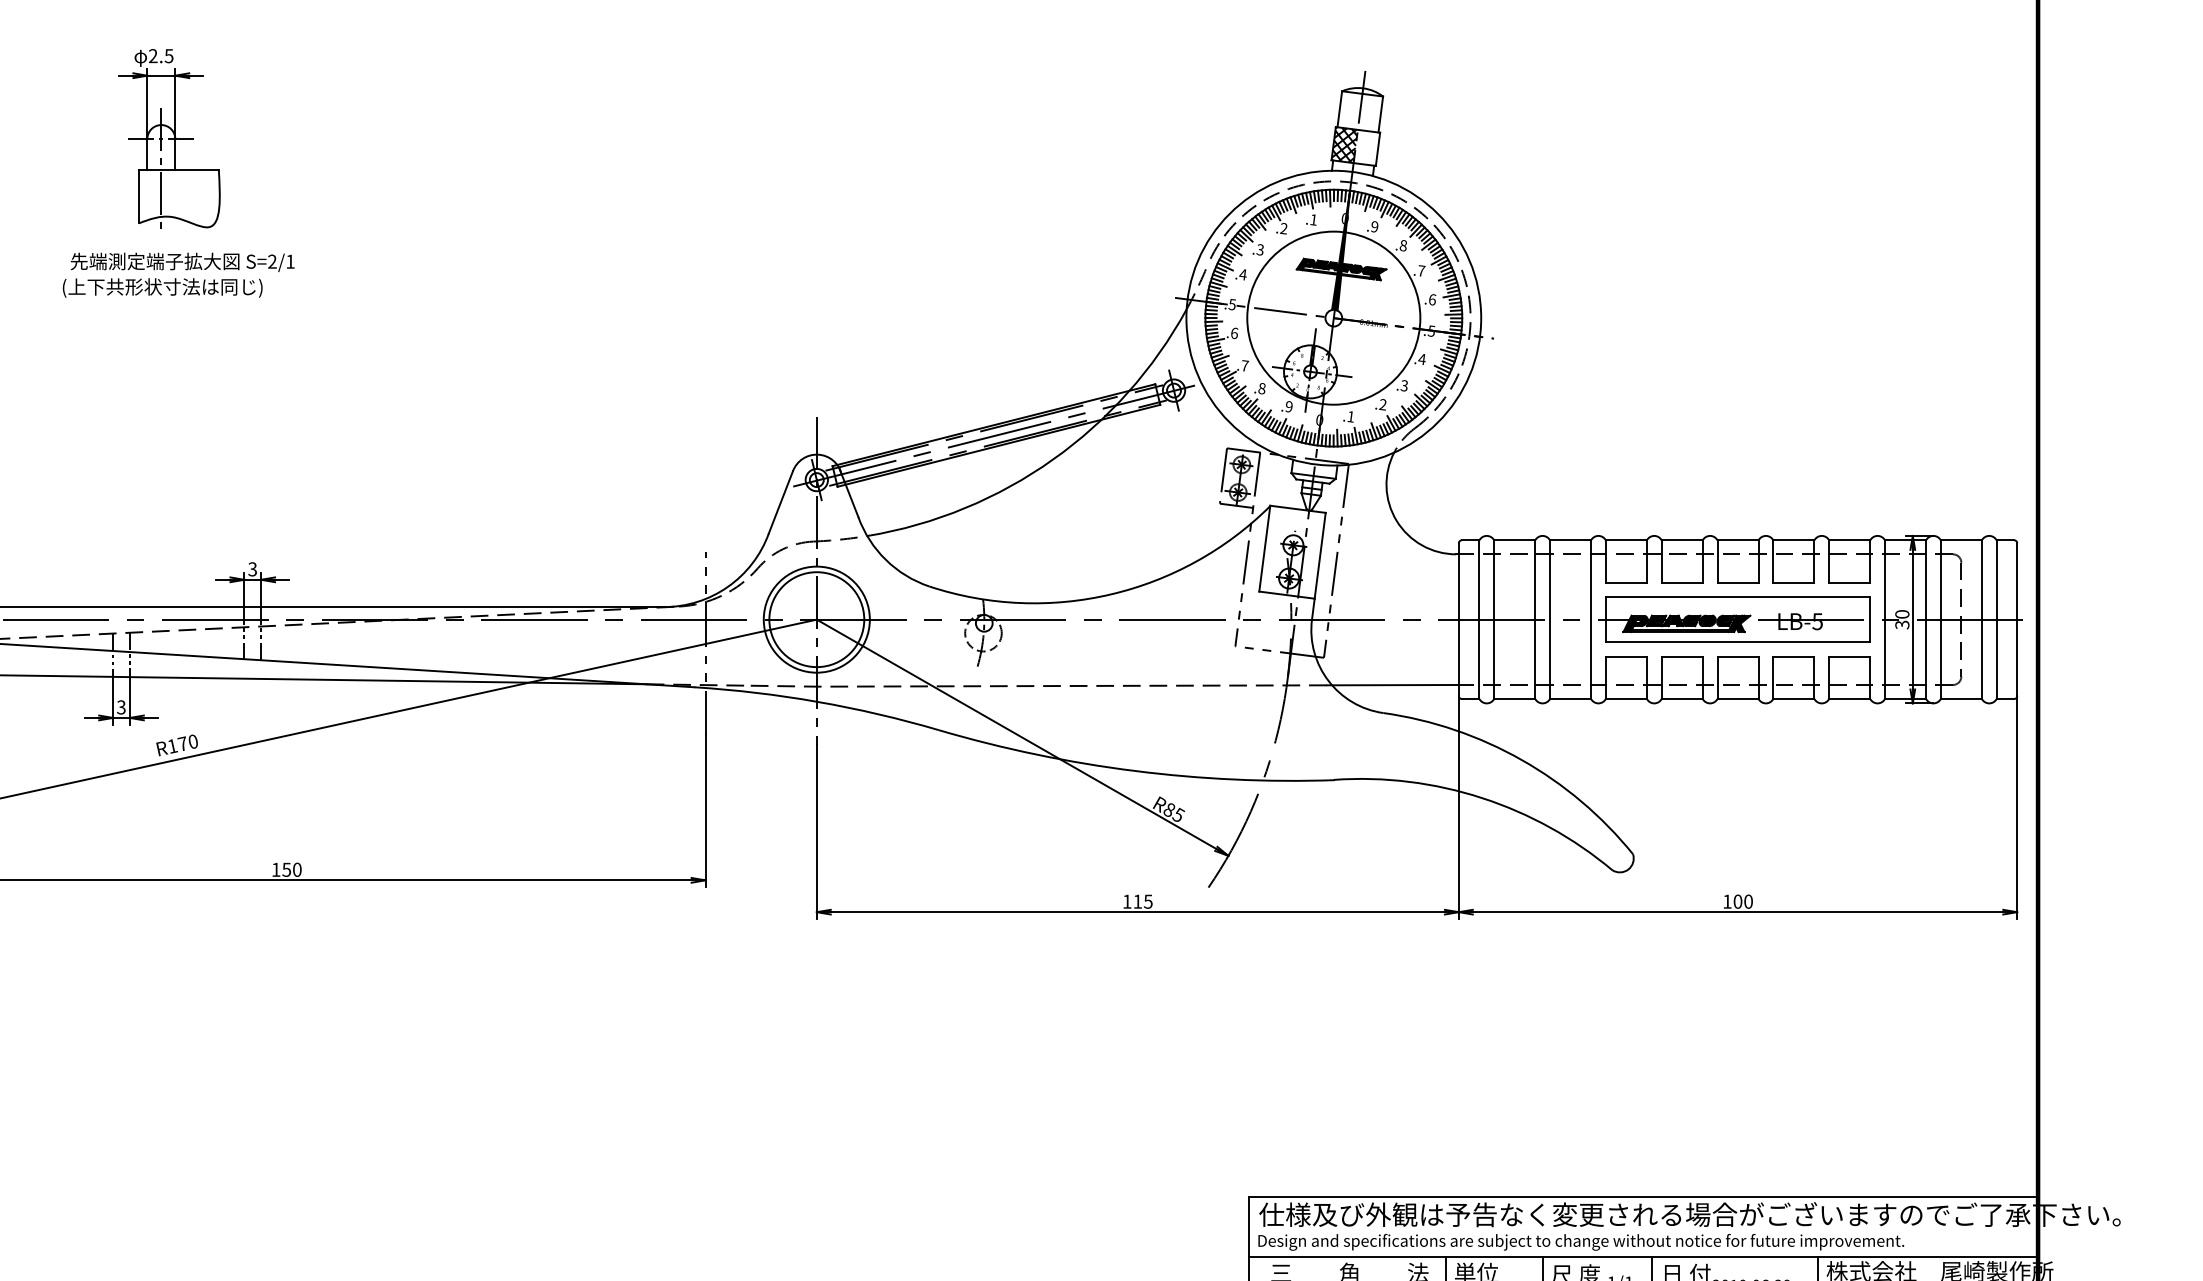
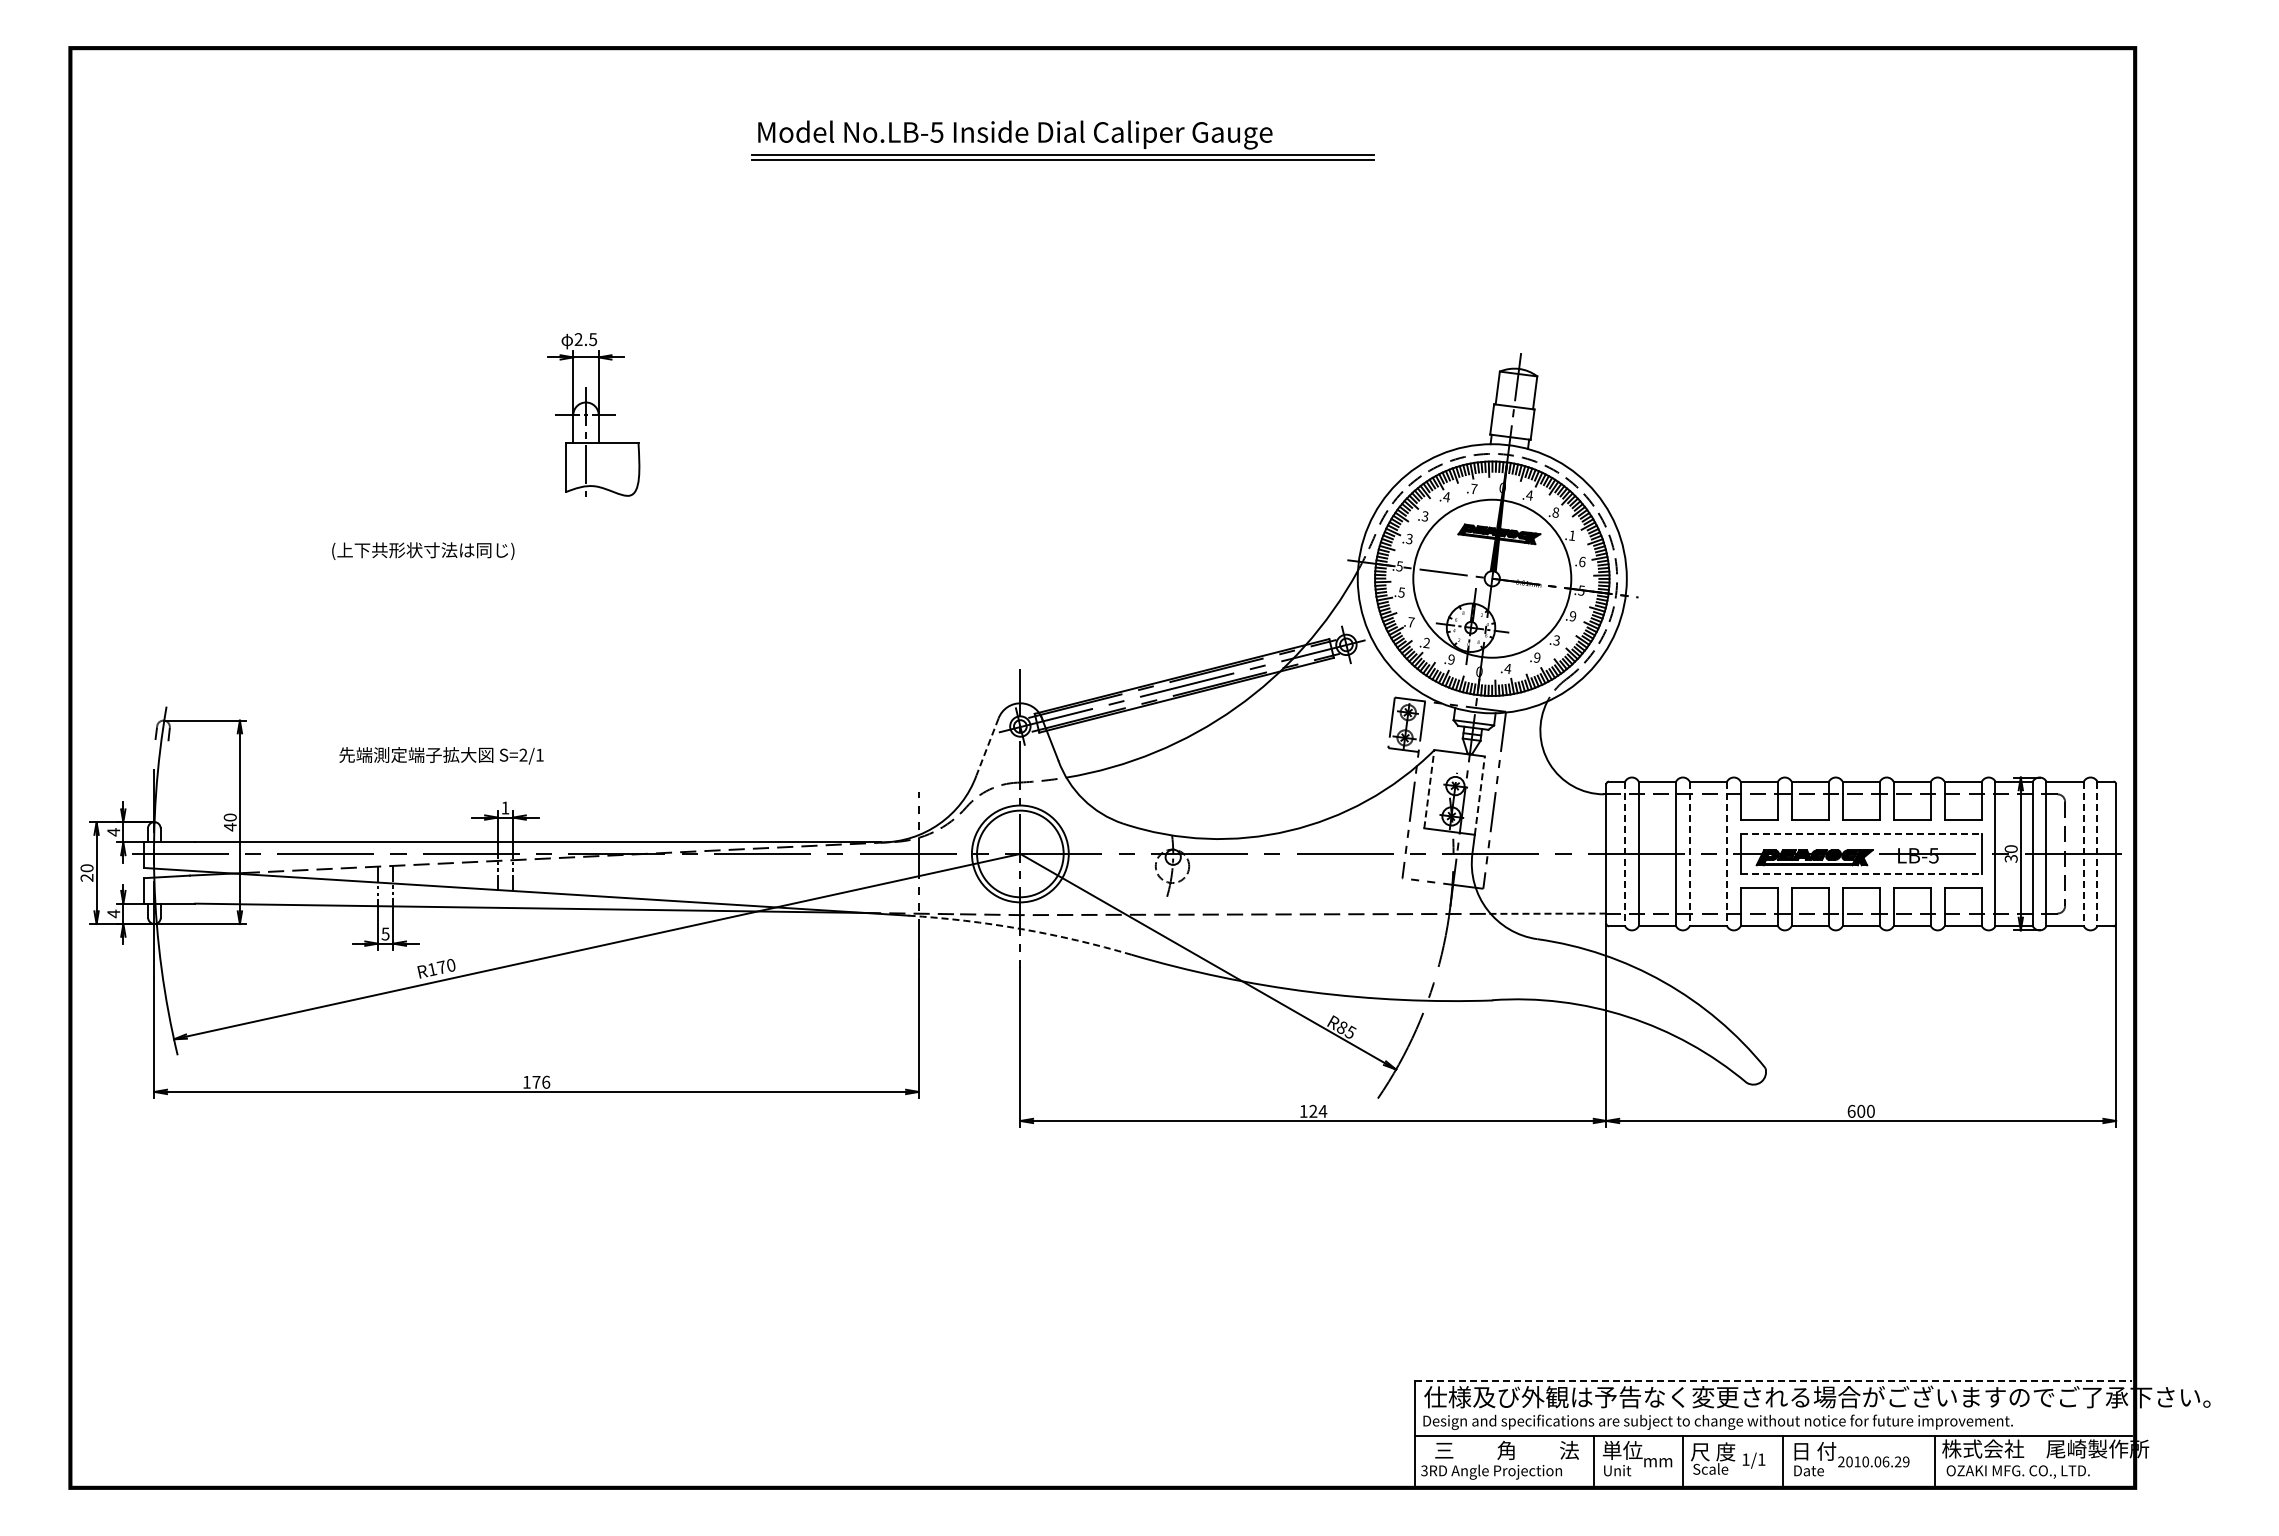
part: (169, 138) -> (593, 414), moved
hatch: (1343, 144) -> (1501, 420), removed
text: (1314, 219) -> (1474, 488), .1 -> .7
text: (1374, 226) -> (1529, 495), .9 -> .4
text: (1283, 228) -> (1446, 496), .2 -> .4
text: (182, 262) -> (441, 755), moved
text: (1421, 270) -> (1572, 535), .7 -> .1
text: (1242, 274) -> (1408, 538), .4 -> .3
text: (1234, 333) -> (1401, 592), .6 -> .5
text: (1421, 359) -> (1572, 616), .4 -> .9
text: (1261, 388) -> (1426, 642), .8 -> .2
text: (1382, 405) -> (1536, 658), .2 -> .9
text: (1350, 416) -> (1507, 668), .1 -> .4
line: (780, 503) -> (987, 747), solid -> dashed
line: (1265, 547) -> (1429, 788), solid -> dashed
line: (1319, 555) -> (1479, 795), solid -> dashed
text: (252, 568) -> (505, 807), 3 -> 1
line: (1738, 597) -> (1861, 833), solid -> dashed
line: (1479, 620) -> (1625, 854), solid -> dashed
line: (1549, 620) -> (1689, 854), solid -> dashed
line: (1591, 620) -> (1727, 854), solid -> dashed
line: (1981, 620) -> (2083, 854), solid -> dashed
line: (1996, 620) -> (2097, 854), solid -> dashed
line: (1738, 642) -> (1861, 874), solid -> dashed
line: (1392, 684) -> (1545, 913), solid -> dashed
arc: (818, 702) -> (1021, 929), solid -> dashed
text: (121, 706) -> (385, 933), 3 -> 5
text: (292, 868) -> (541, 1081), 150 -> 176
text: (1143, 900) -> (1318, 1110), 115 -> 124
text: (1727, 900) -> (1851, 1110), 100 -> 600
line: (1641, 1197) -> (1773, 1381), solid -> dashed

